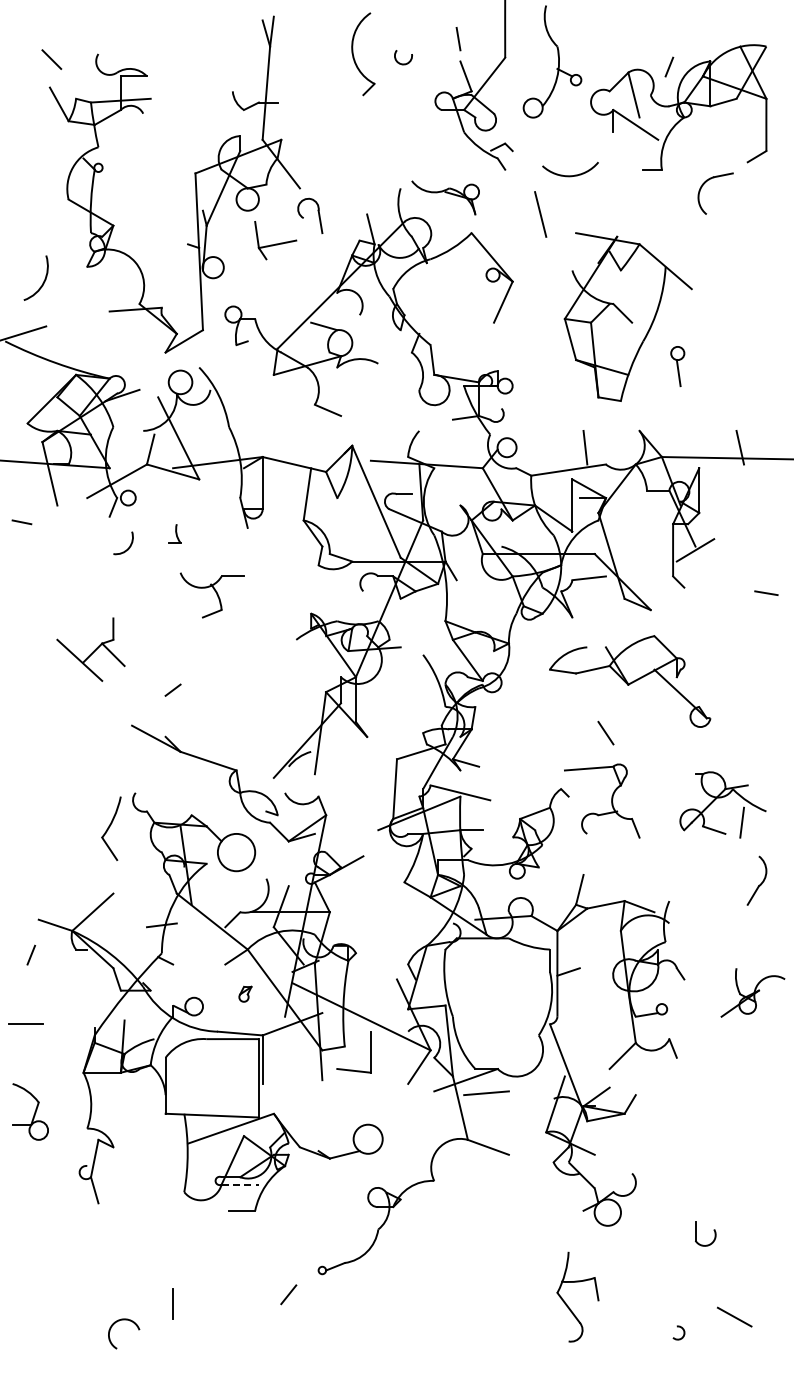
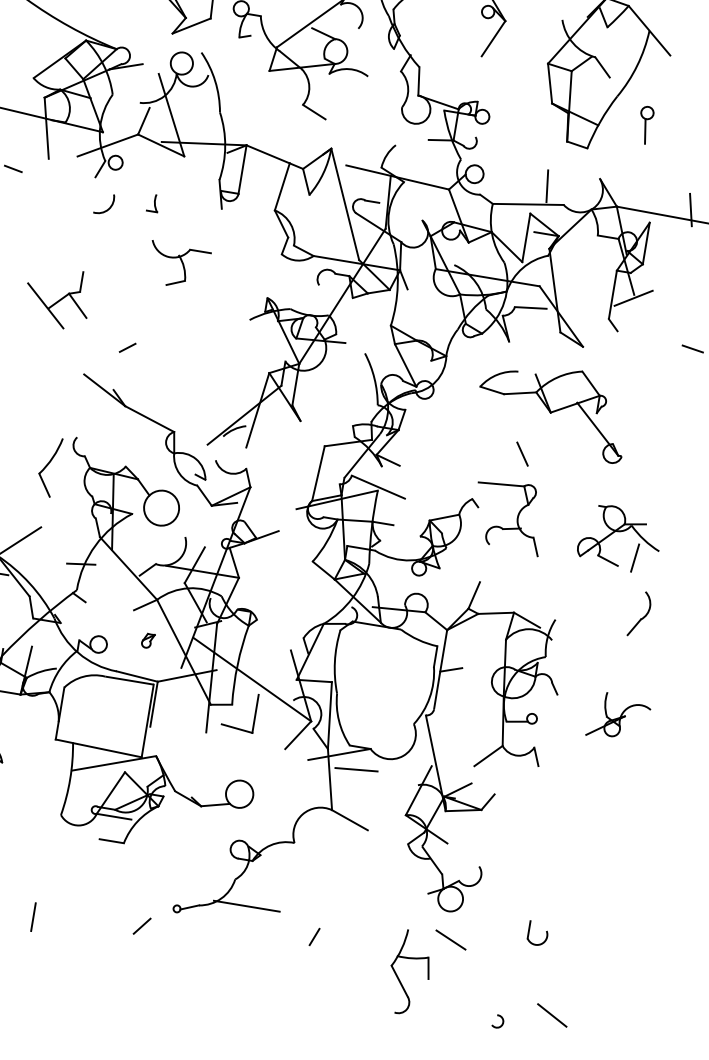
line: (240, 1184) -> (114, 816), dashed -> solid
line: (394, 1255) -> (246, 906), added
line: (615, 1255) -> (451, 940), added
line: (471, 1275) -> (314, 936), added

